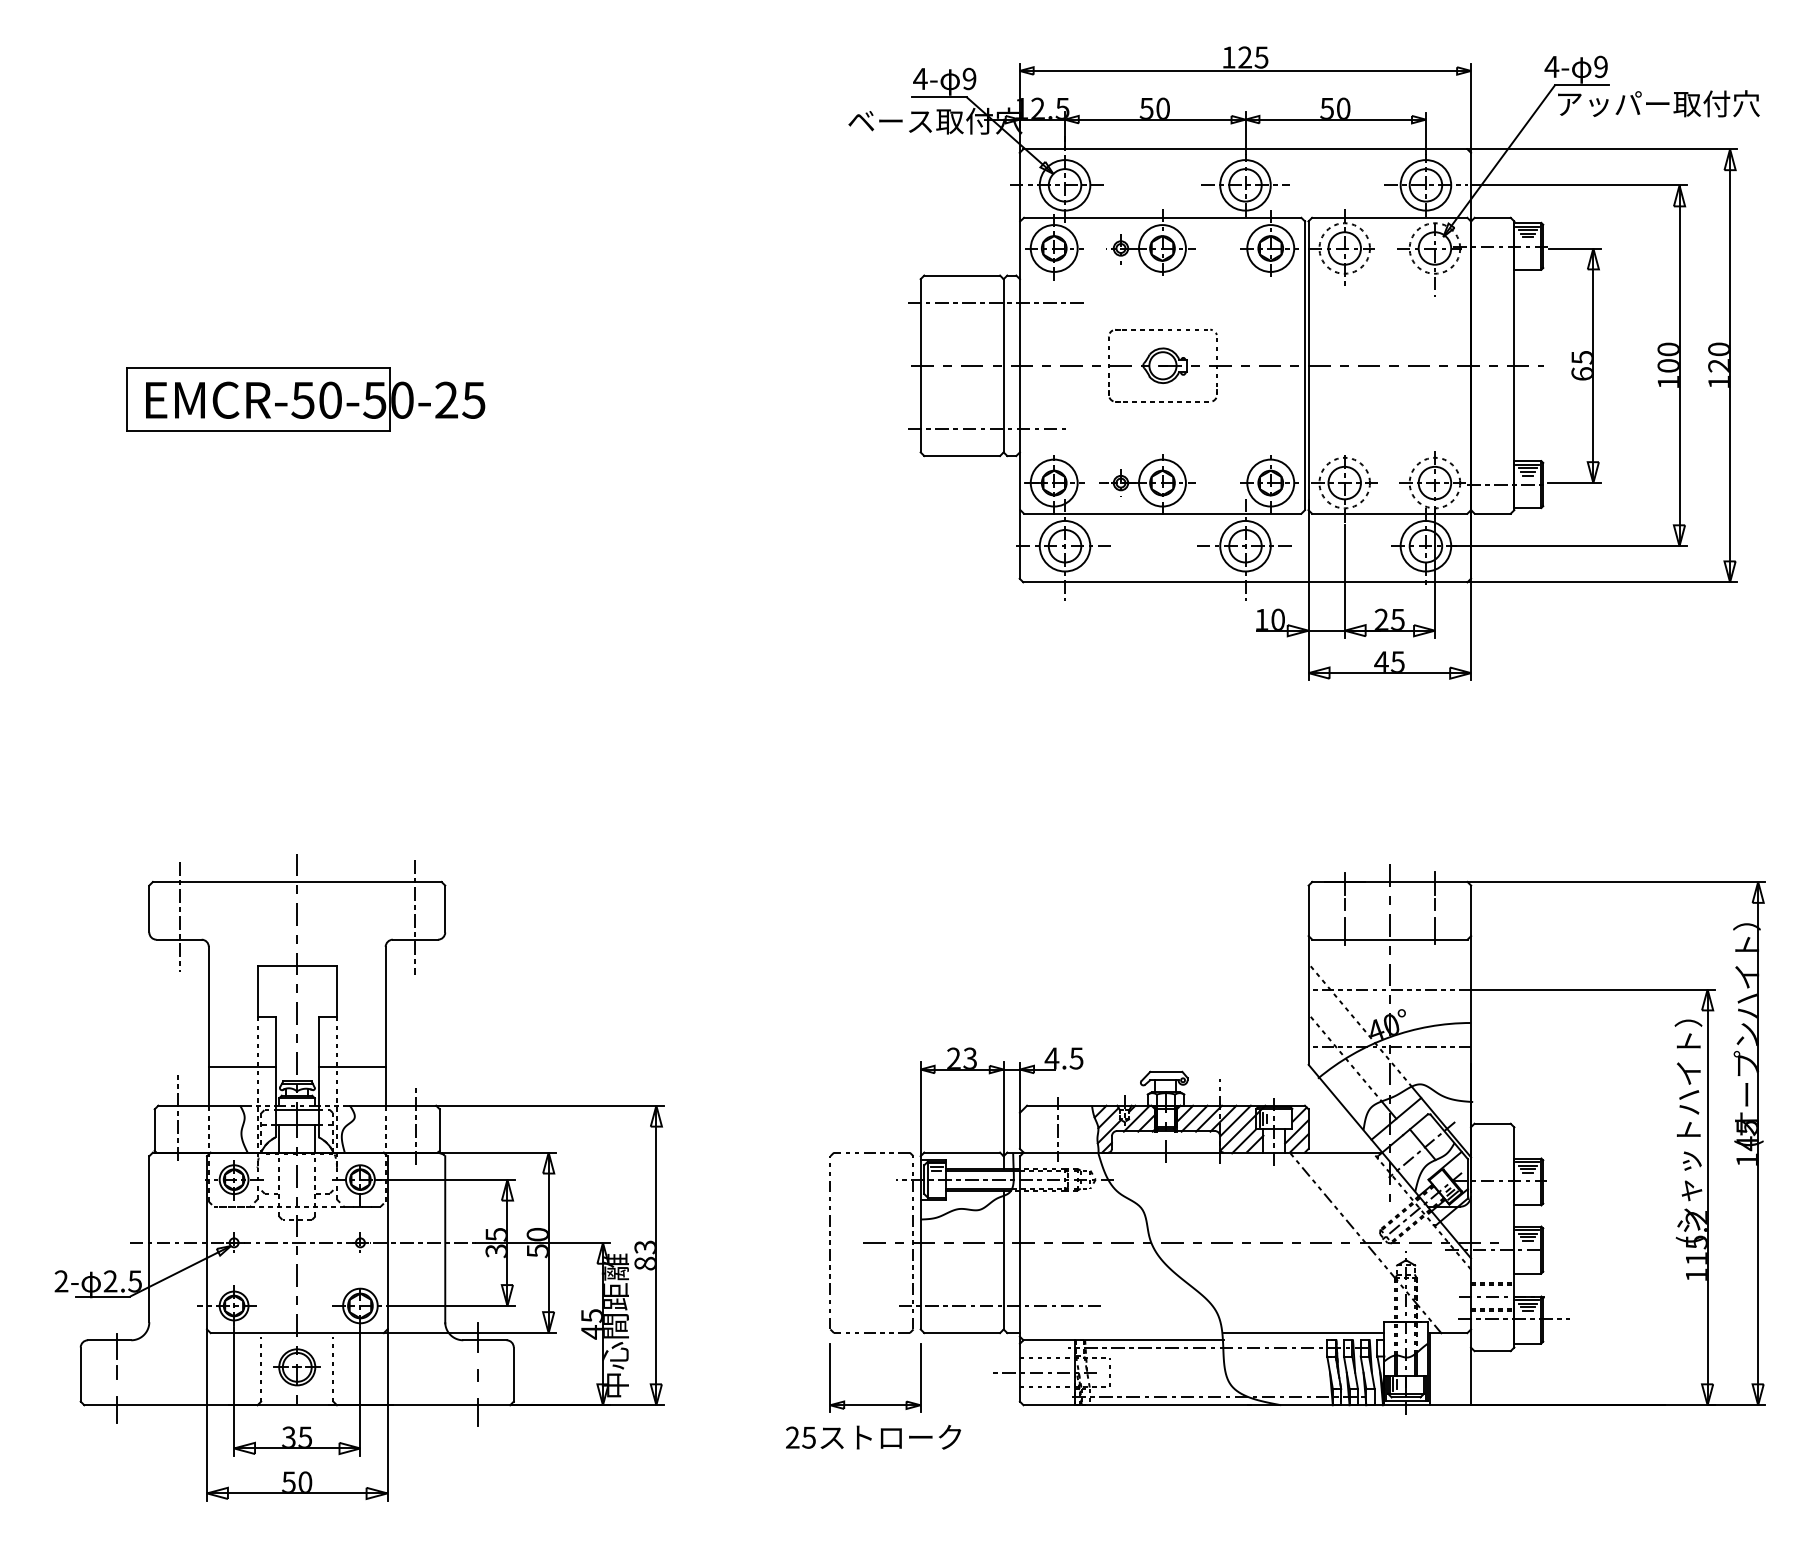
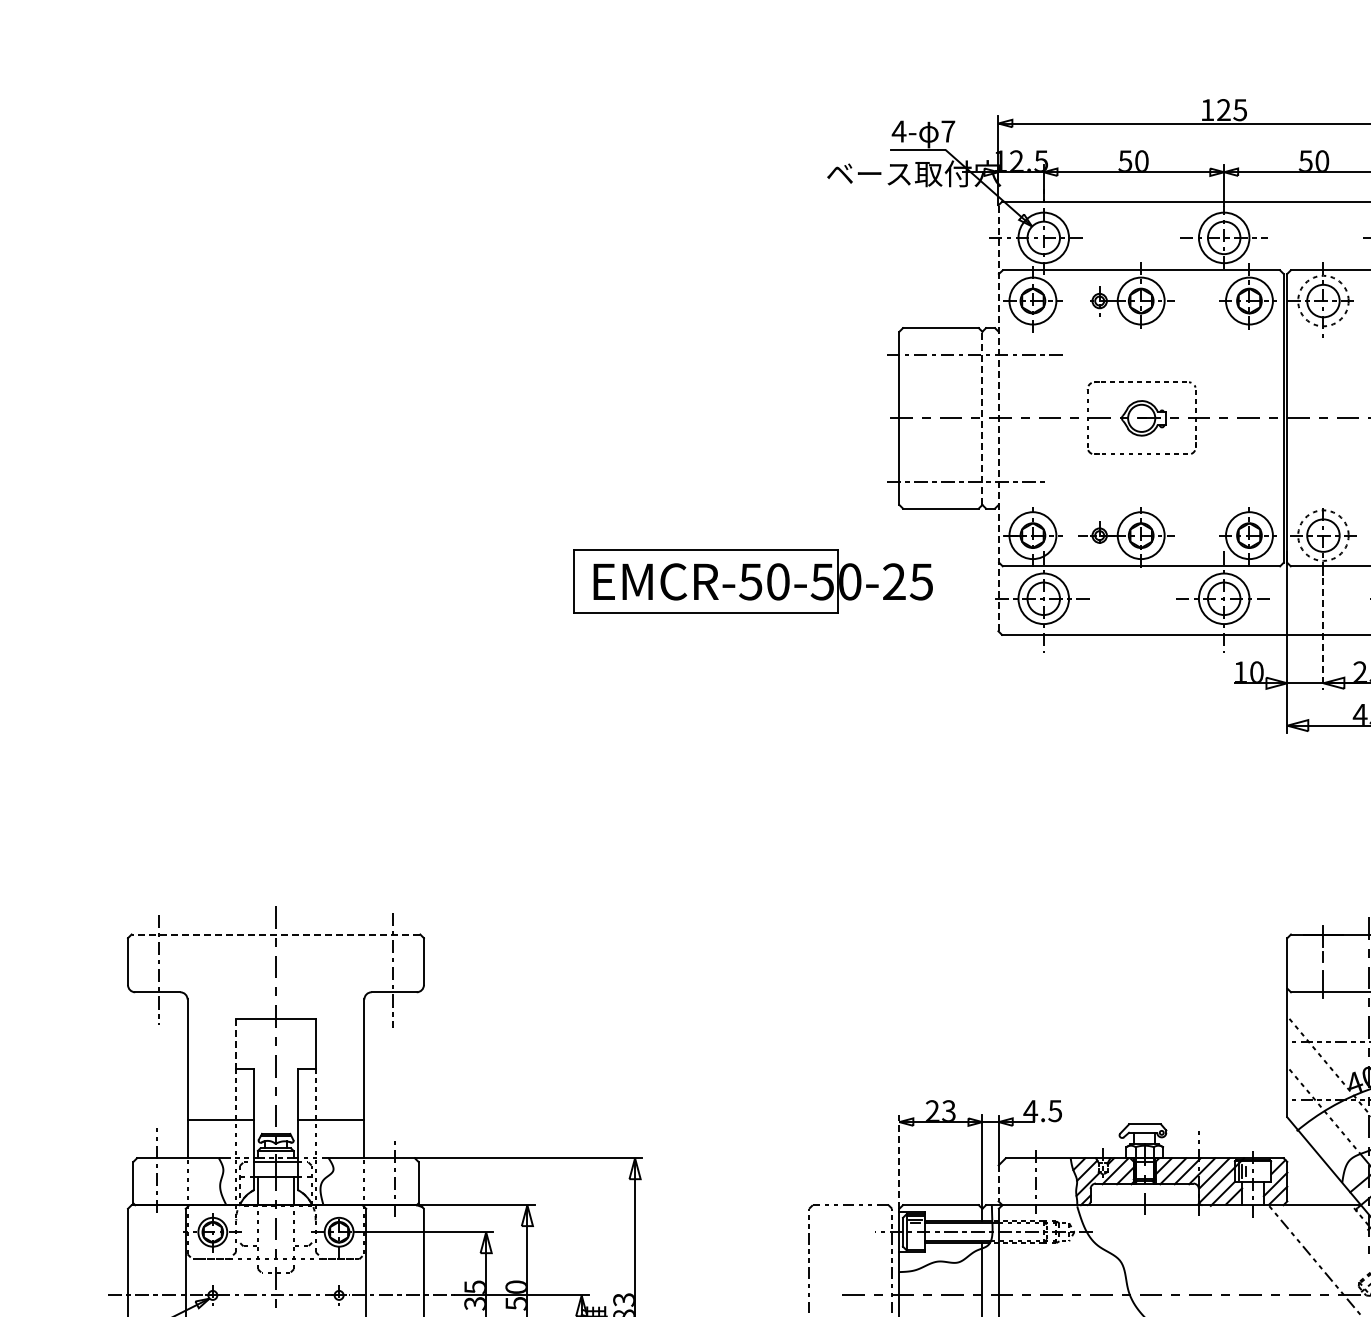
text: (969, 78) -> (948, 131), 9 -> 7
line: (1003, 365) -> (982, 418), solid -> dashed
line: (1019, 365) -> (998, 418), solid -> dashed
part: (305, 399) -> (753, 581), moved
line: (1344, 582) -> (1323, 635), solid -> dashed
line: (296, 881) -> (275, 934), solid -> dashed
line: (257, 992) -> (236, 1045), solid -> dashed
line: (920, 1109) -> (899, 1162), solid -> dashed
line: (1019, 1131) -> (998, 1184), solid -> dashed

